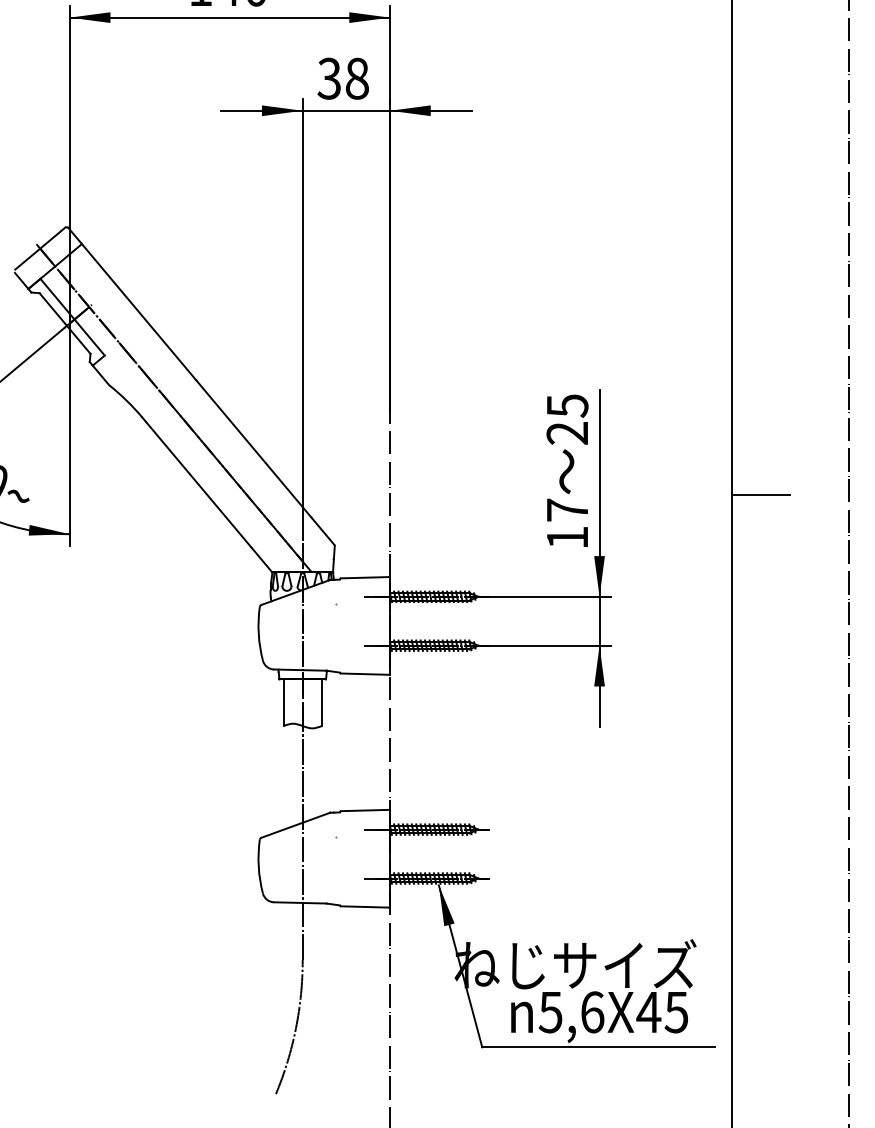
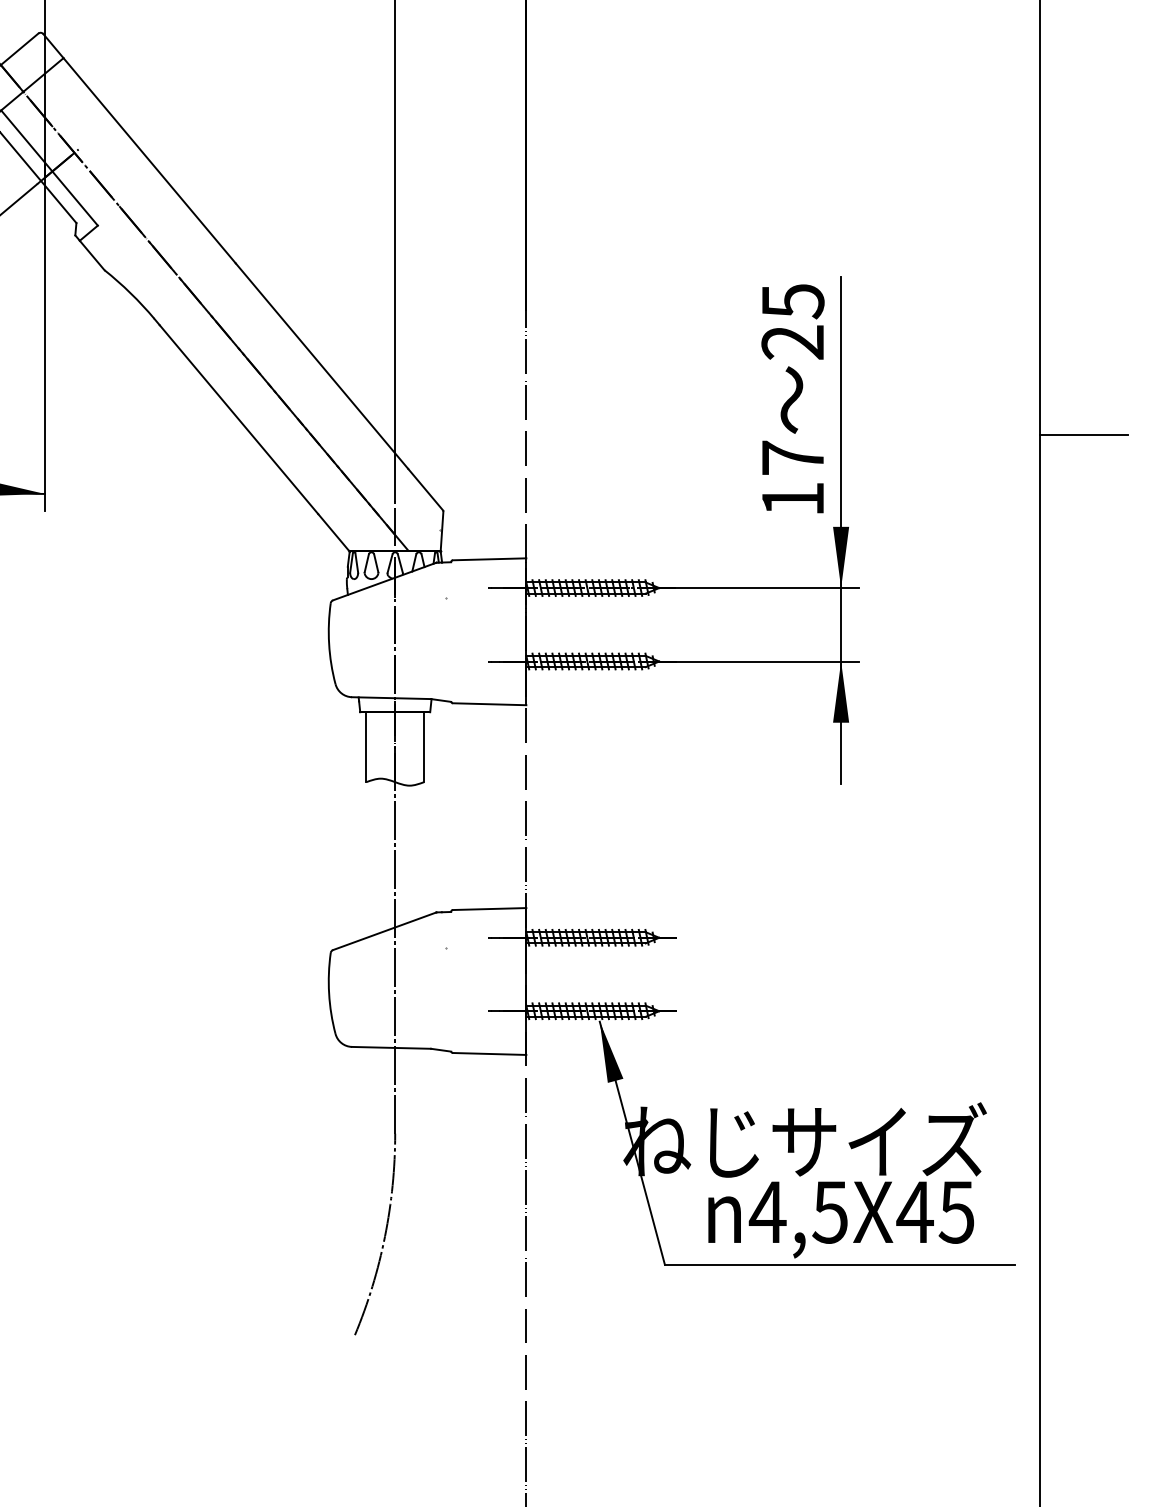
text: (571, 1012) -> (798, 1212), 5,6X45 -> 4,5X45

